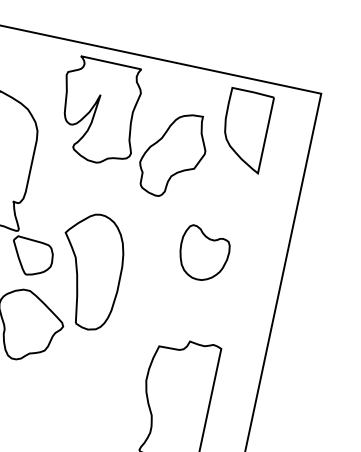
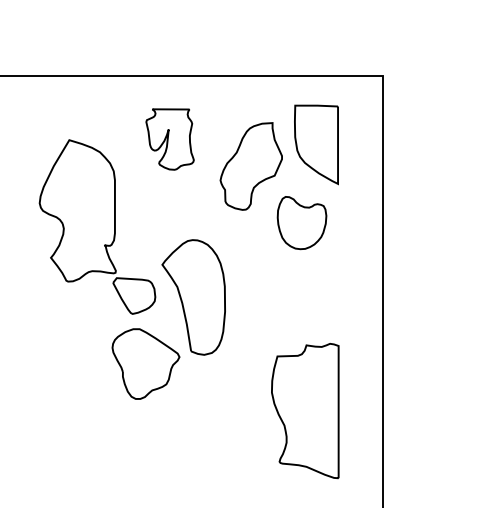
part: (98, 111) -> (169, 139), size x0.6
part: (245, 130) -> (316, 144), moved
part: (203, 254) -> (301, 223), moved

